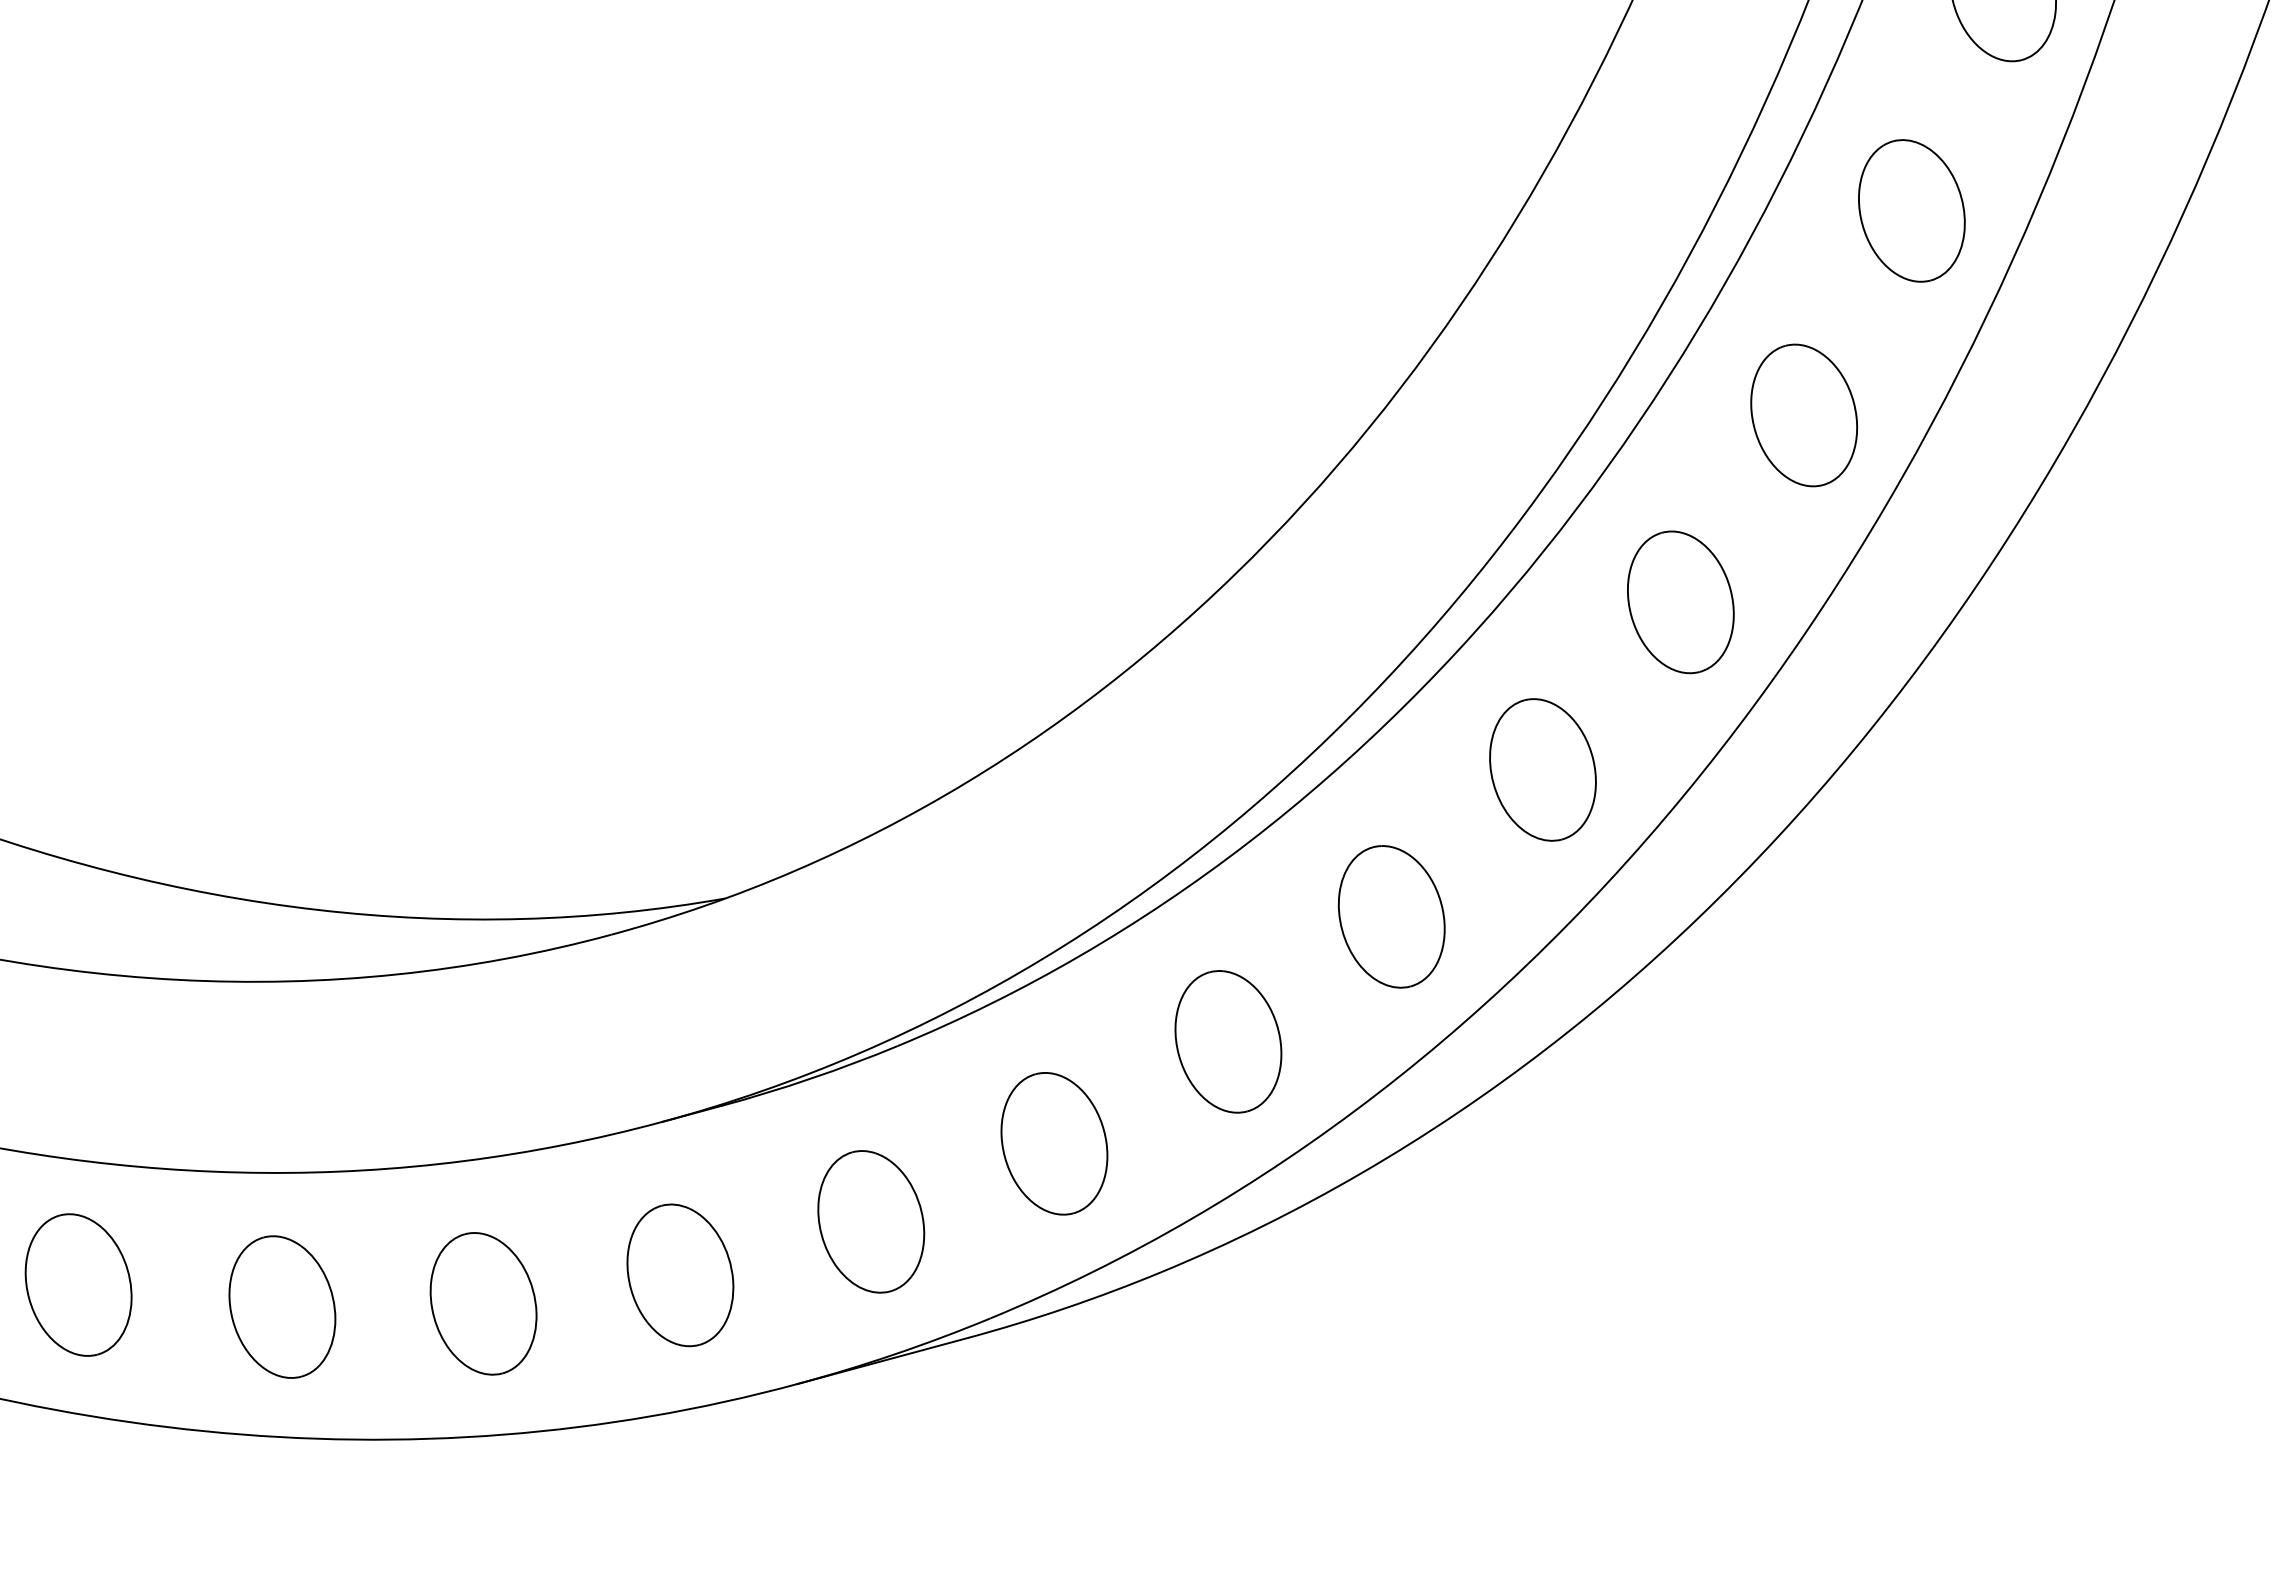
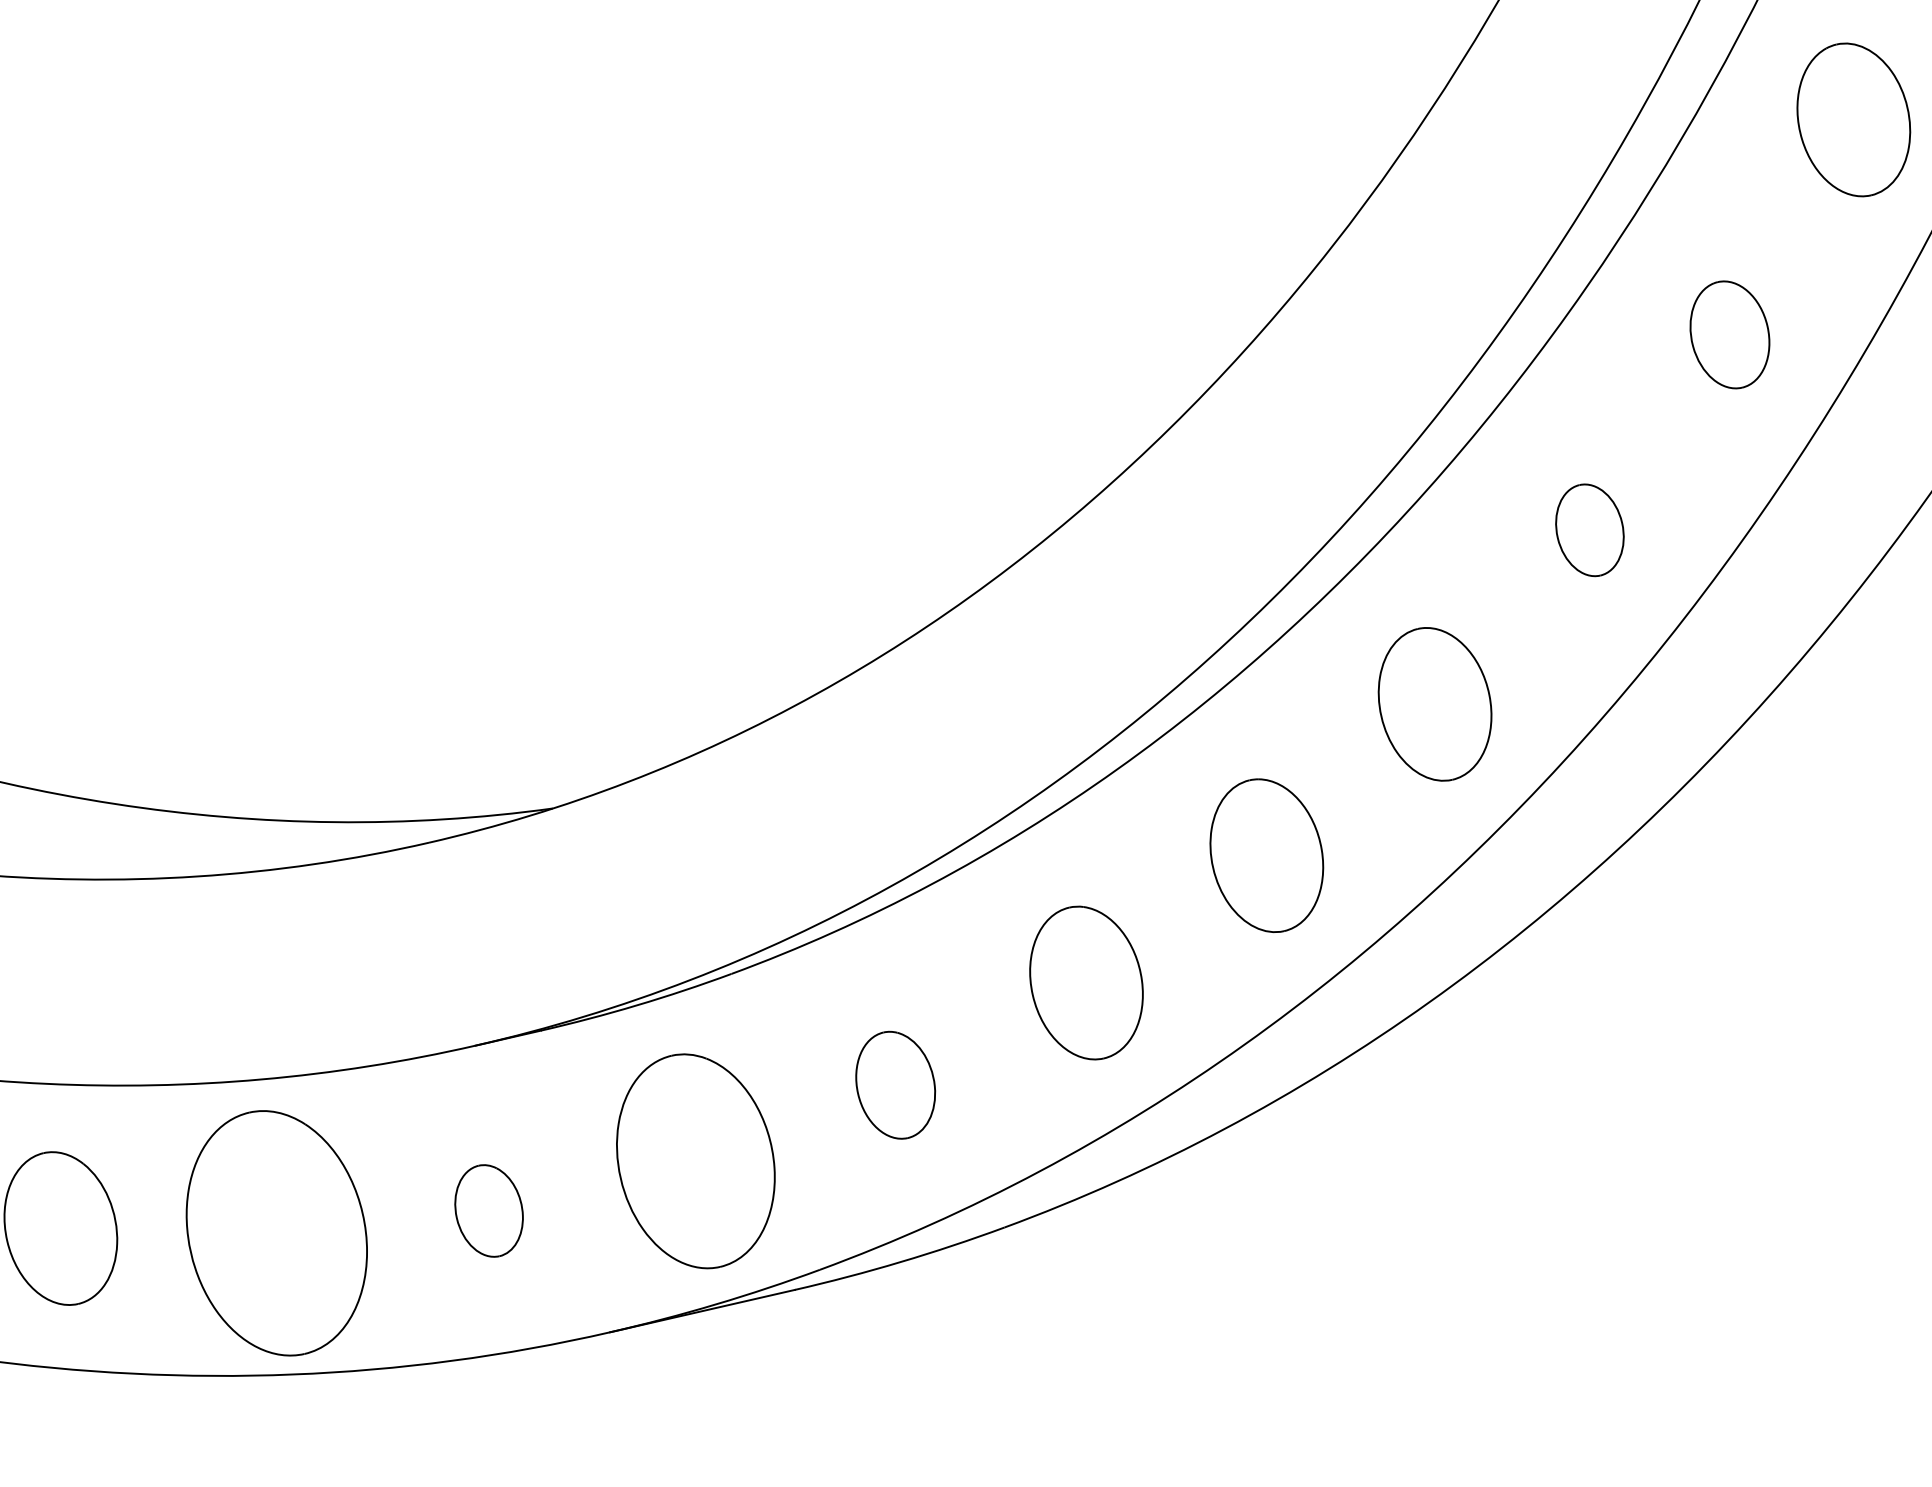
part: (1804, 415) -> (1730, 334), size x0.7
part: (1680, 602) -> (1589, 530), size x0.6
part: (1054, 1143) -> (895, 1084), size x0.7
part: (871, 1221) -> (696, 1161), size x1.4
part: (680, 1275) -> (489, 1211), size x0.6
part: (483, 1303) -> (276, 1232), size x1.6

